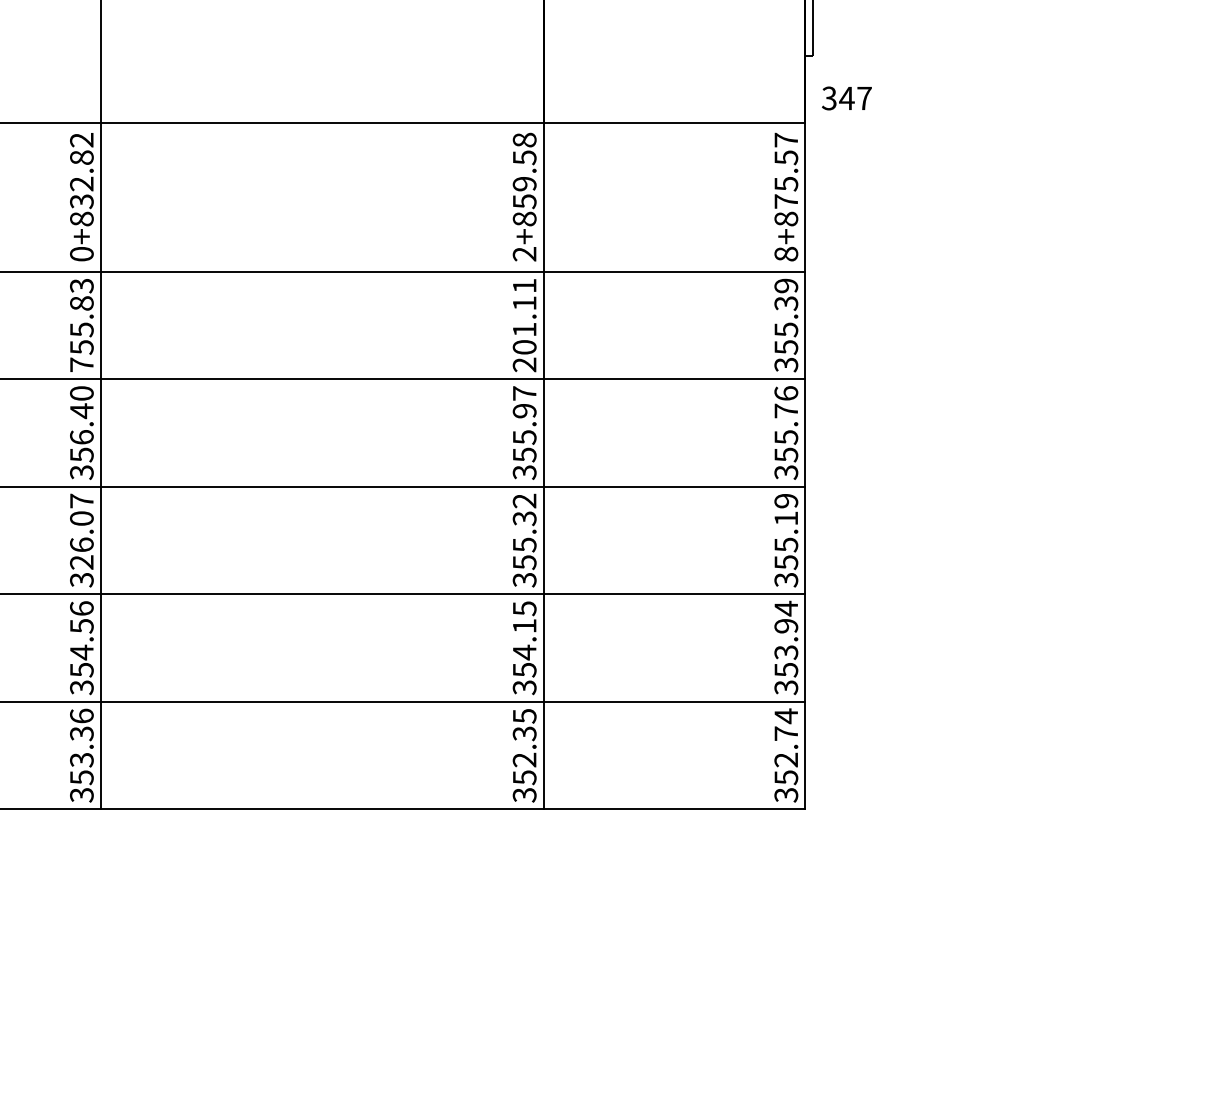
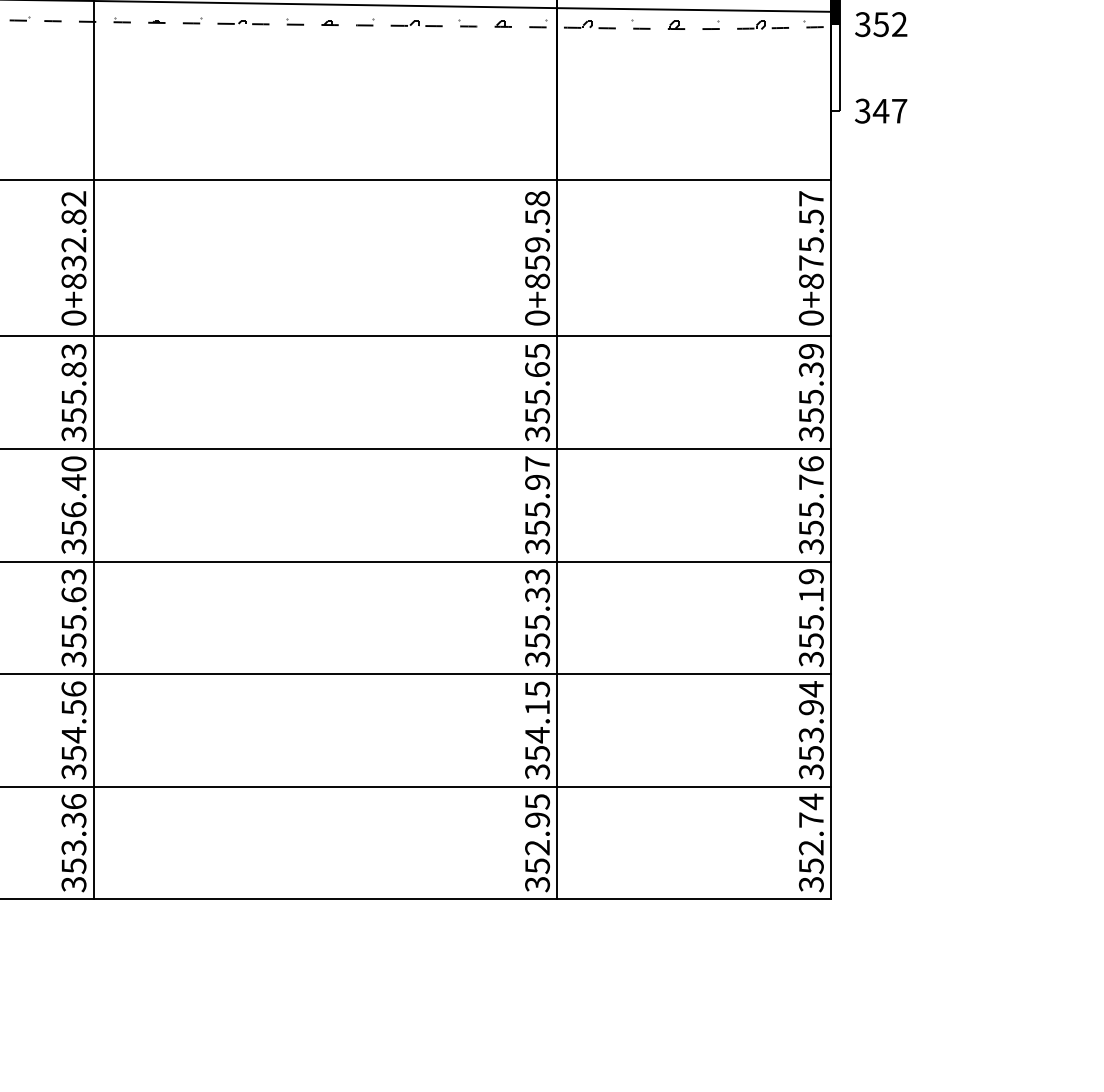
text: (846, 98) -> (880, 111), moved
text: (786, 253) -> (811, 317), 8+875.57 -> 0+875.57
text: (524, 254) -> (537, 318), 2+859.58 -> 0+859.58
text: (524, 325) -> (537, 392), 201.11 -> 355.65
text: (81, 364) -> (73, 433), 755.83 -> 355.83
text: (524, 500) -> (537, 575), 355.32 -> 355.33
text: (81, 531) -> (73, 608), 326.07 -> 355.63
text: (524, 733) -> (537, 819), 352.35 -> 352.95

